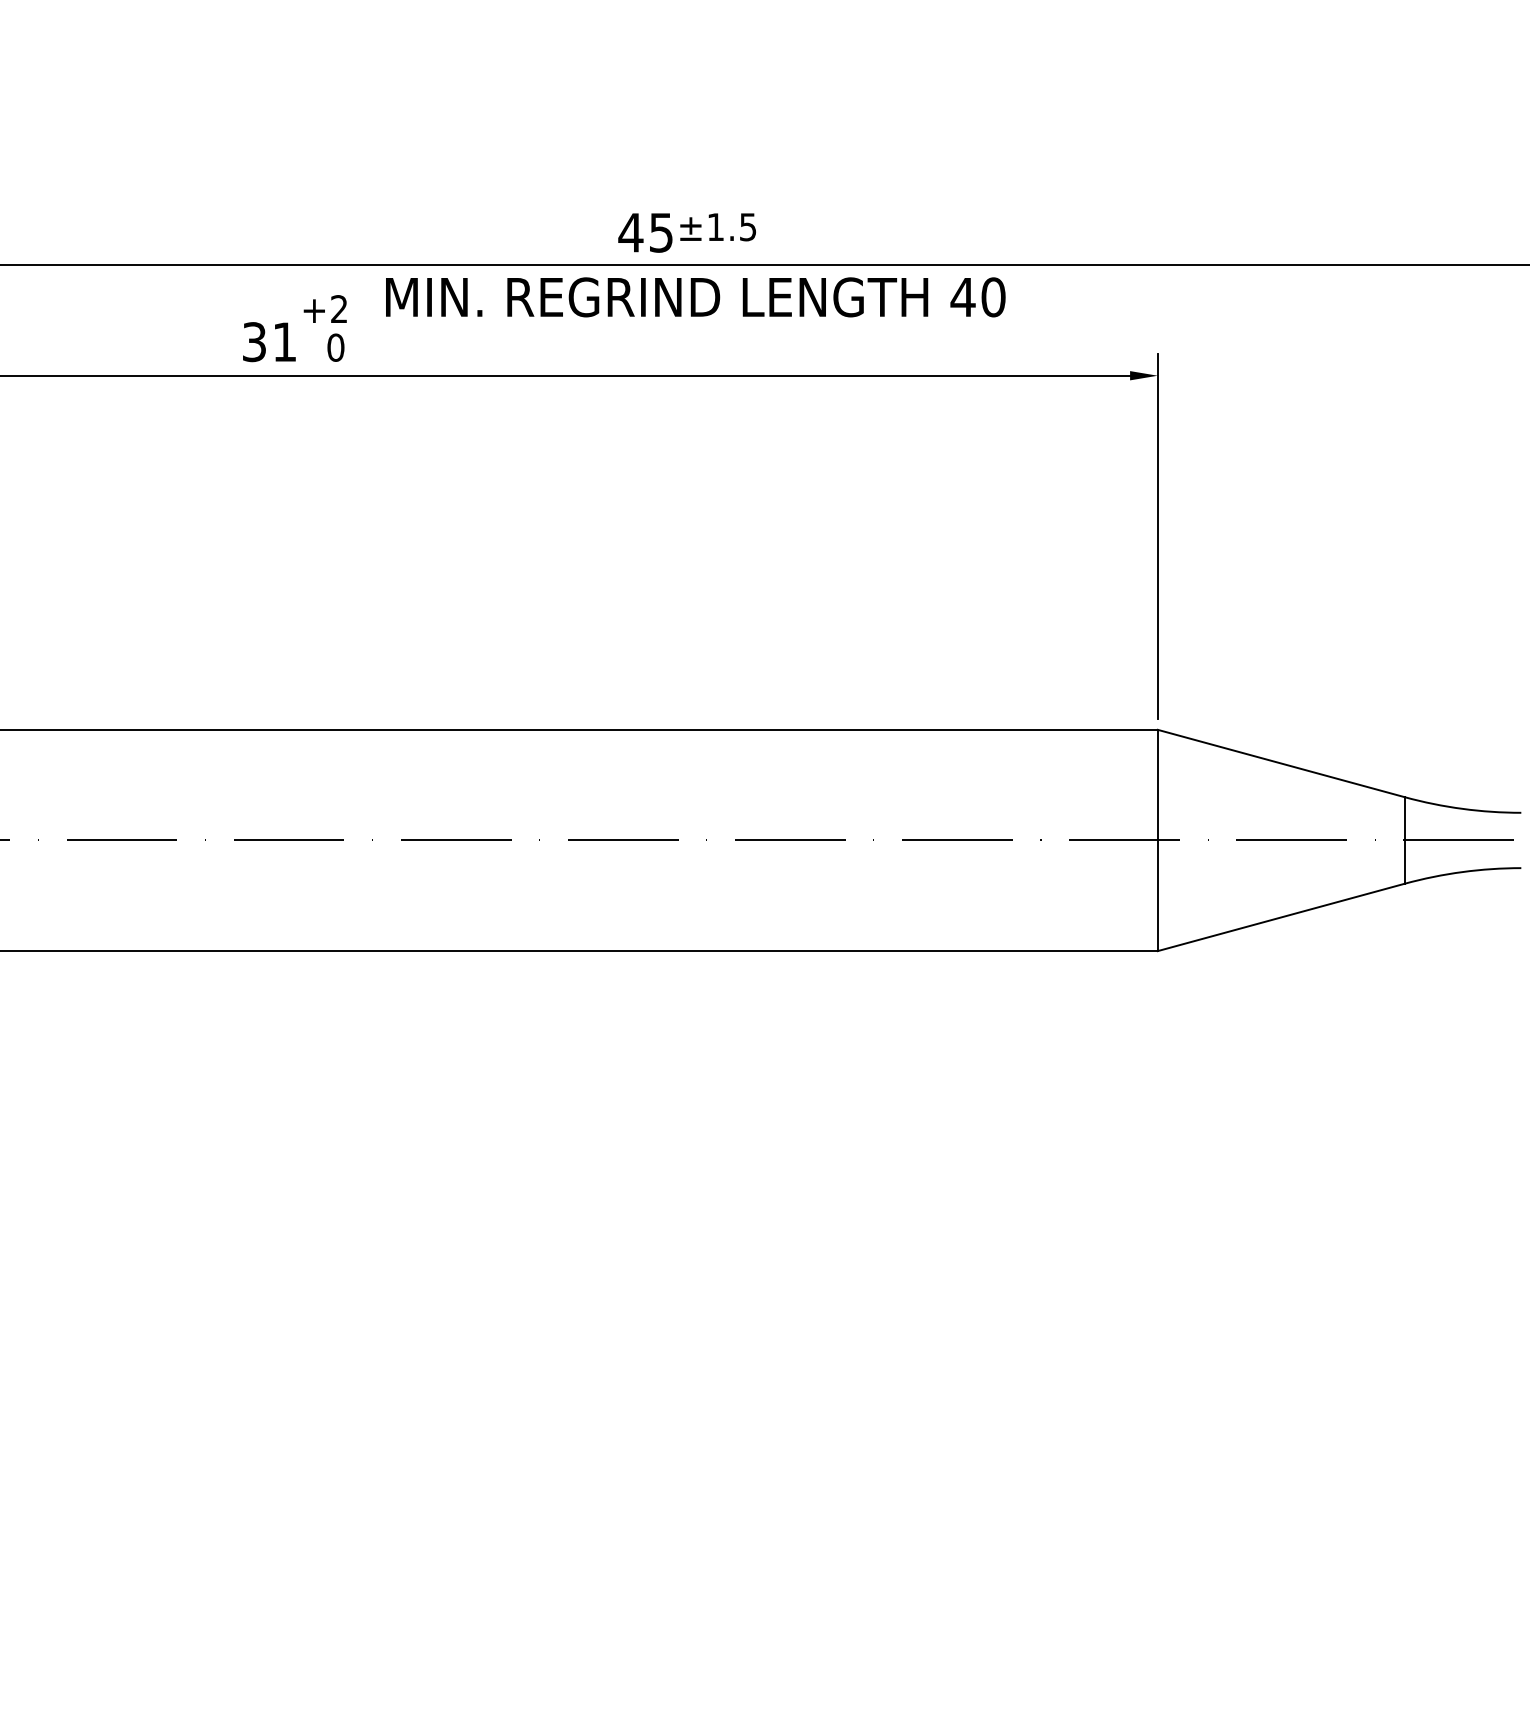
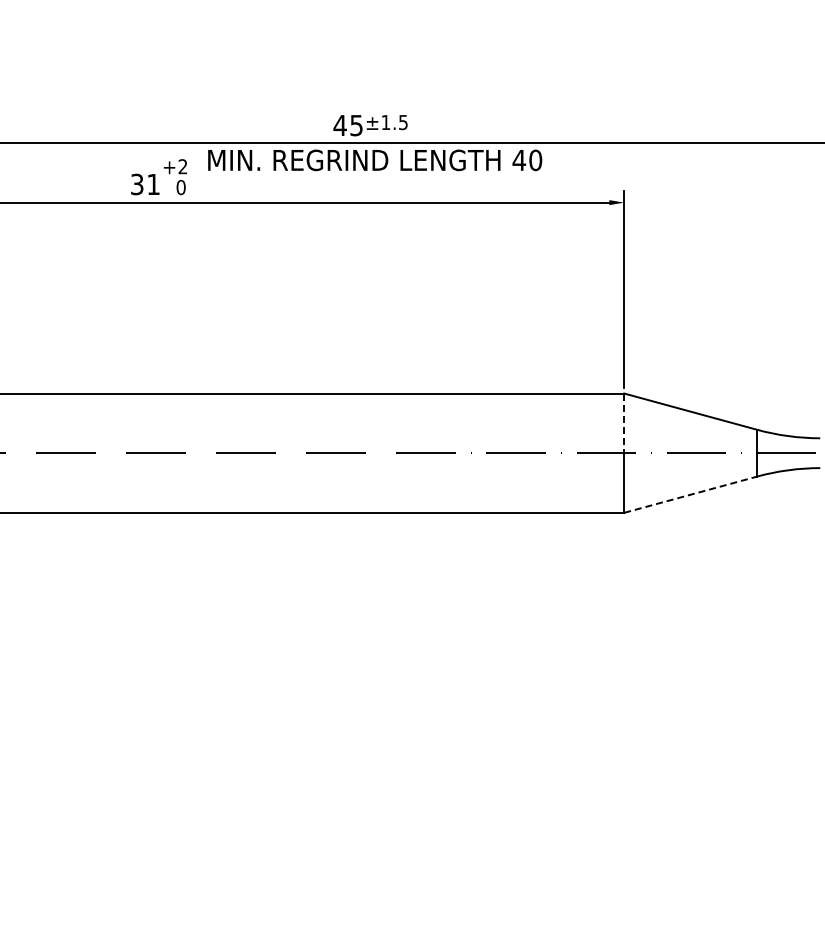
line: (1158, 785) -> (624, 423), solid -> dashed
line: (1282, 917) -> (691, 494), solid -> dashed

